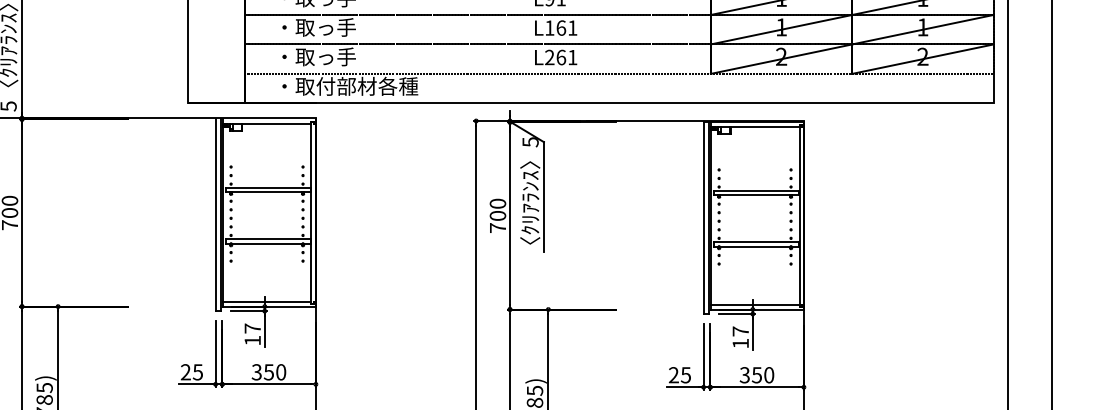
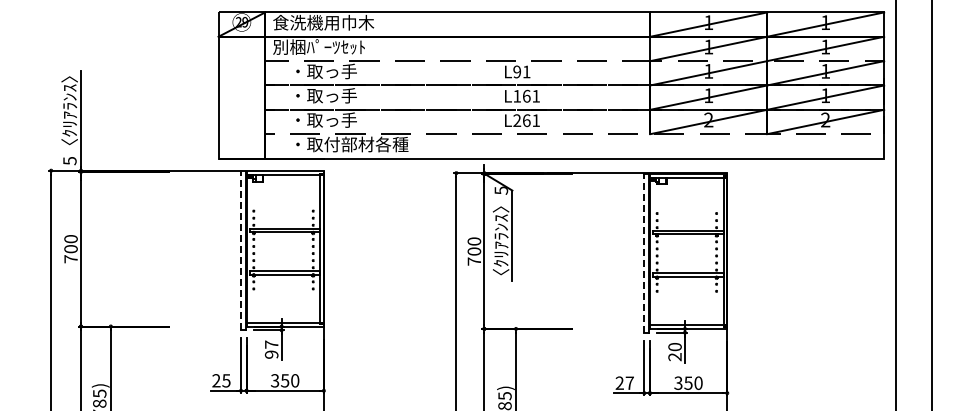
line: (216, 214) -> (241, 250), solid -> dashed
line: (703, 217) -> (644, 252), solid -> dashed
text: (740, 338) -> (674, 352), 17 -> 20
text: (252, 340) -> (271, 354), 17 -> 97
text: (685, 374) -> (629, 382), 25 -> 27

